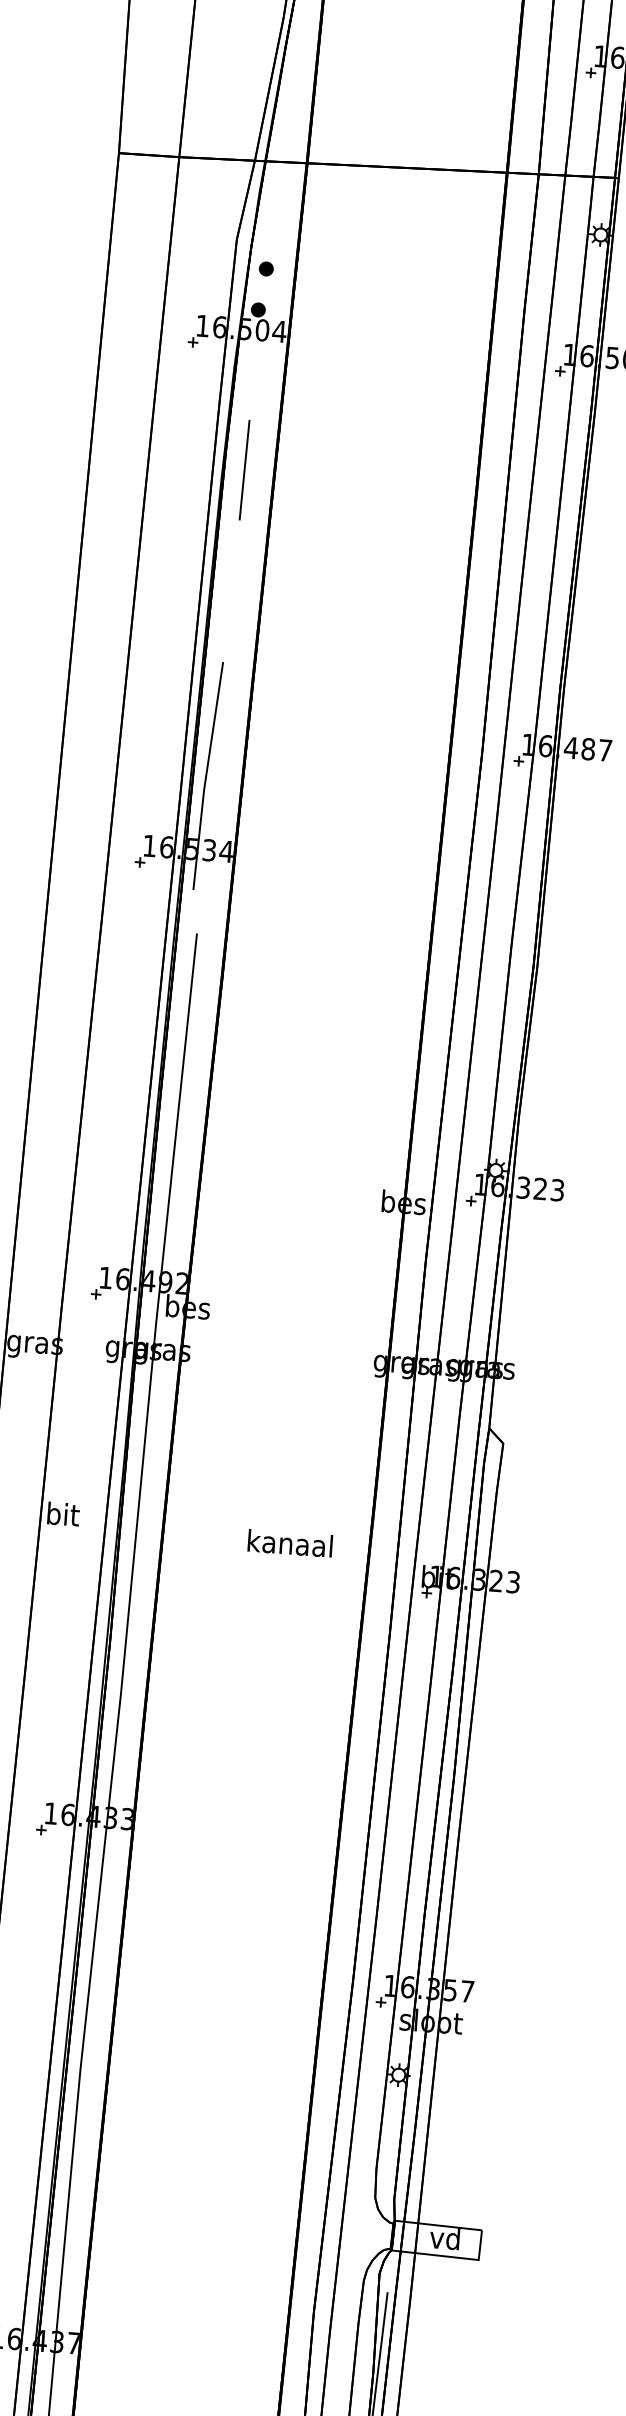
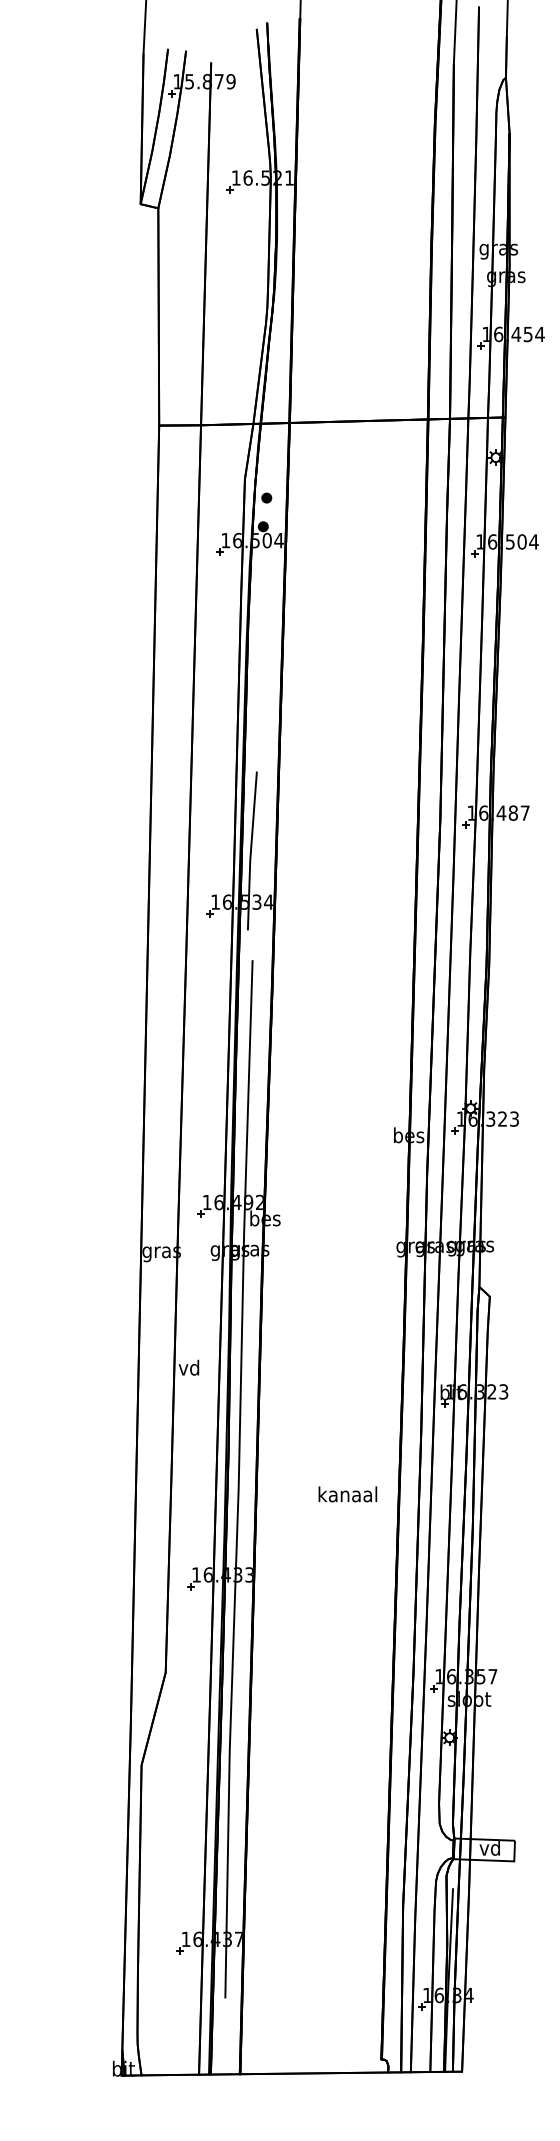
line: (243, 469) -> (261, 637), removed
text: (62, 1513) -> (189, 1367), bit -> vd
text: (289, 1543) -> (347, 1494), moved

